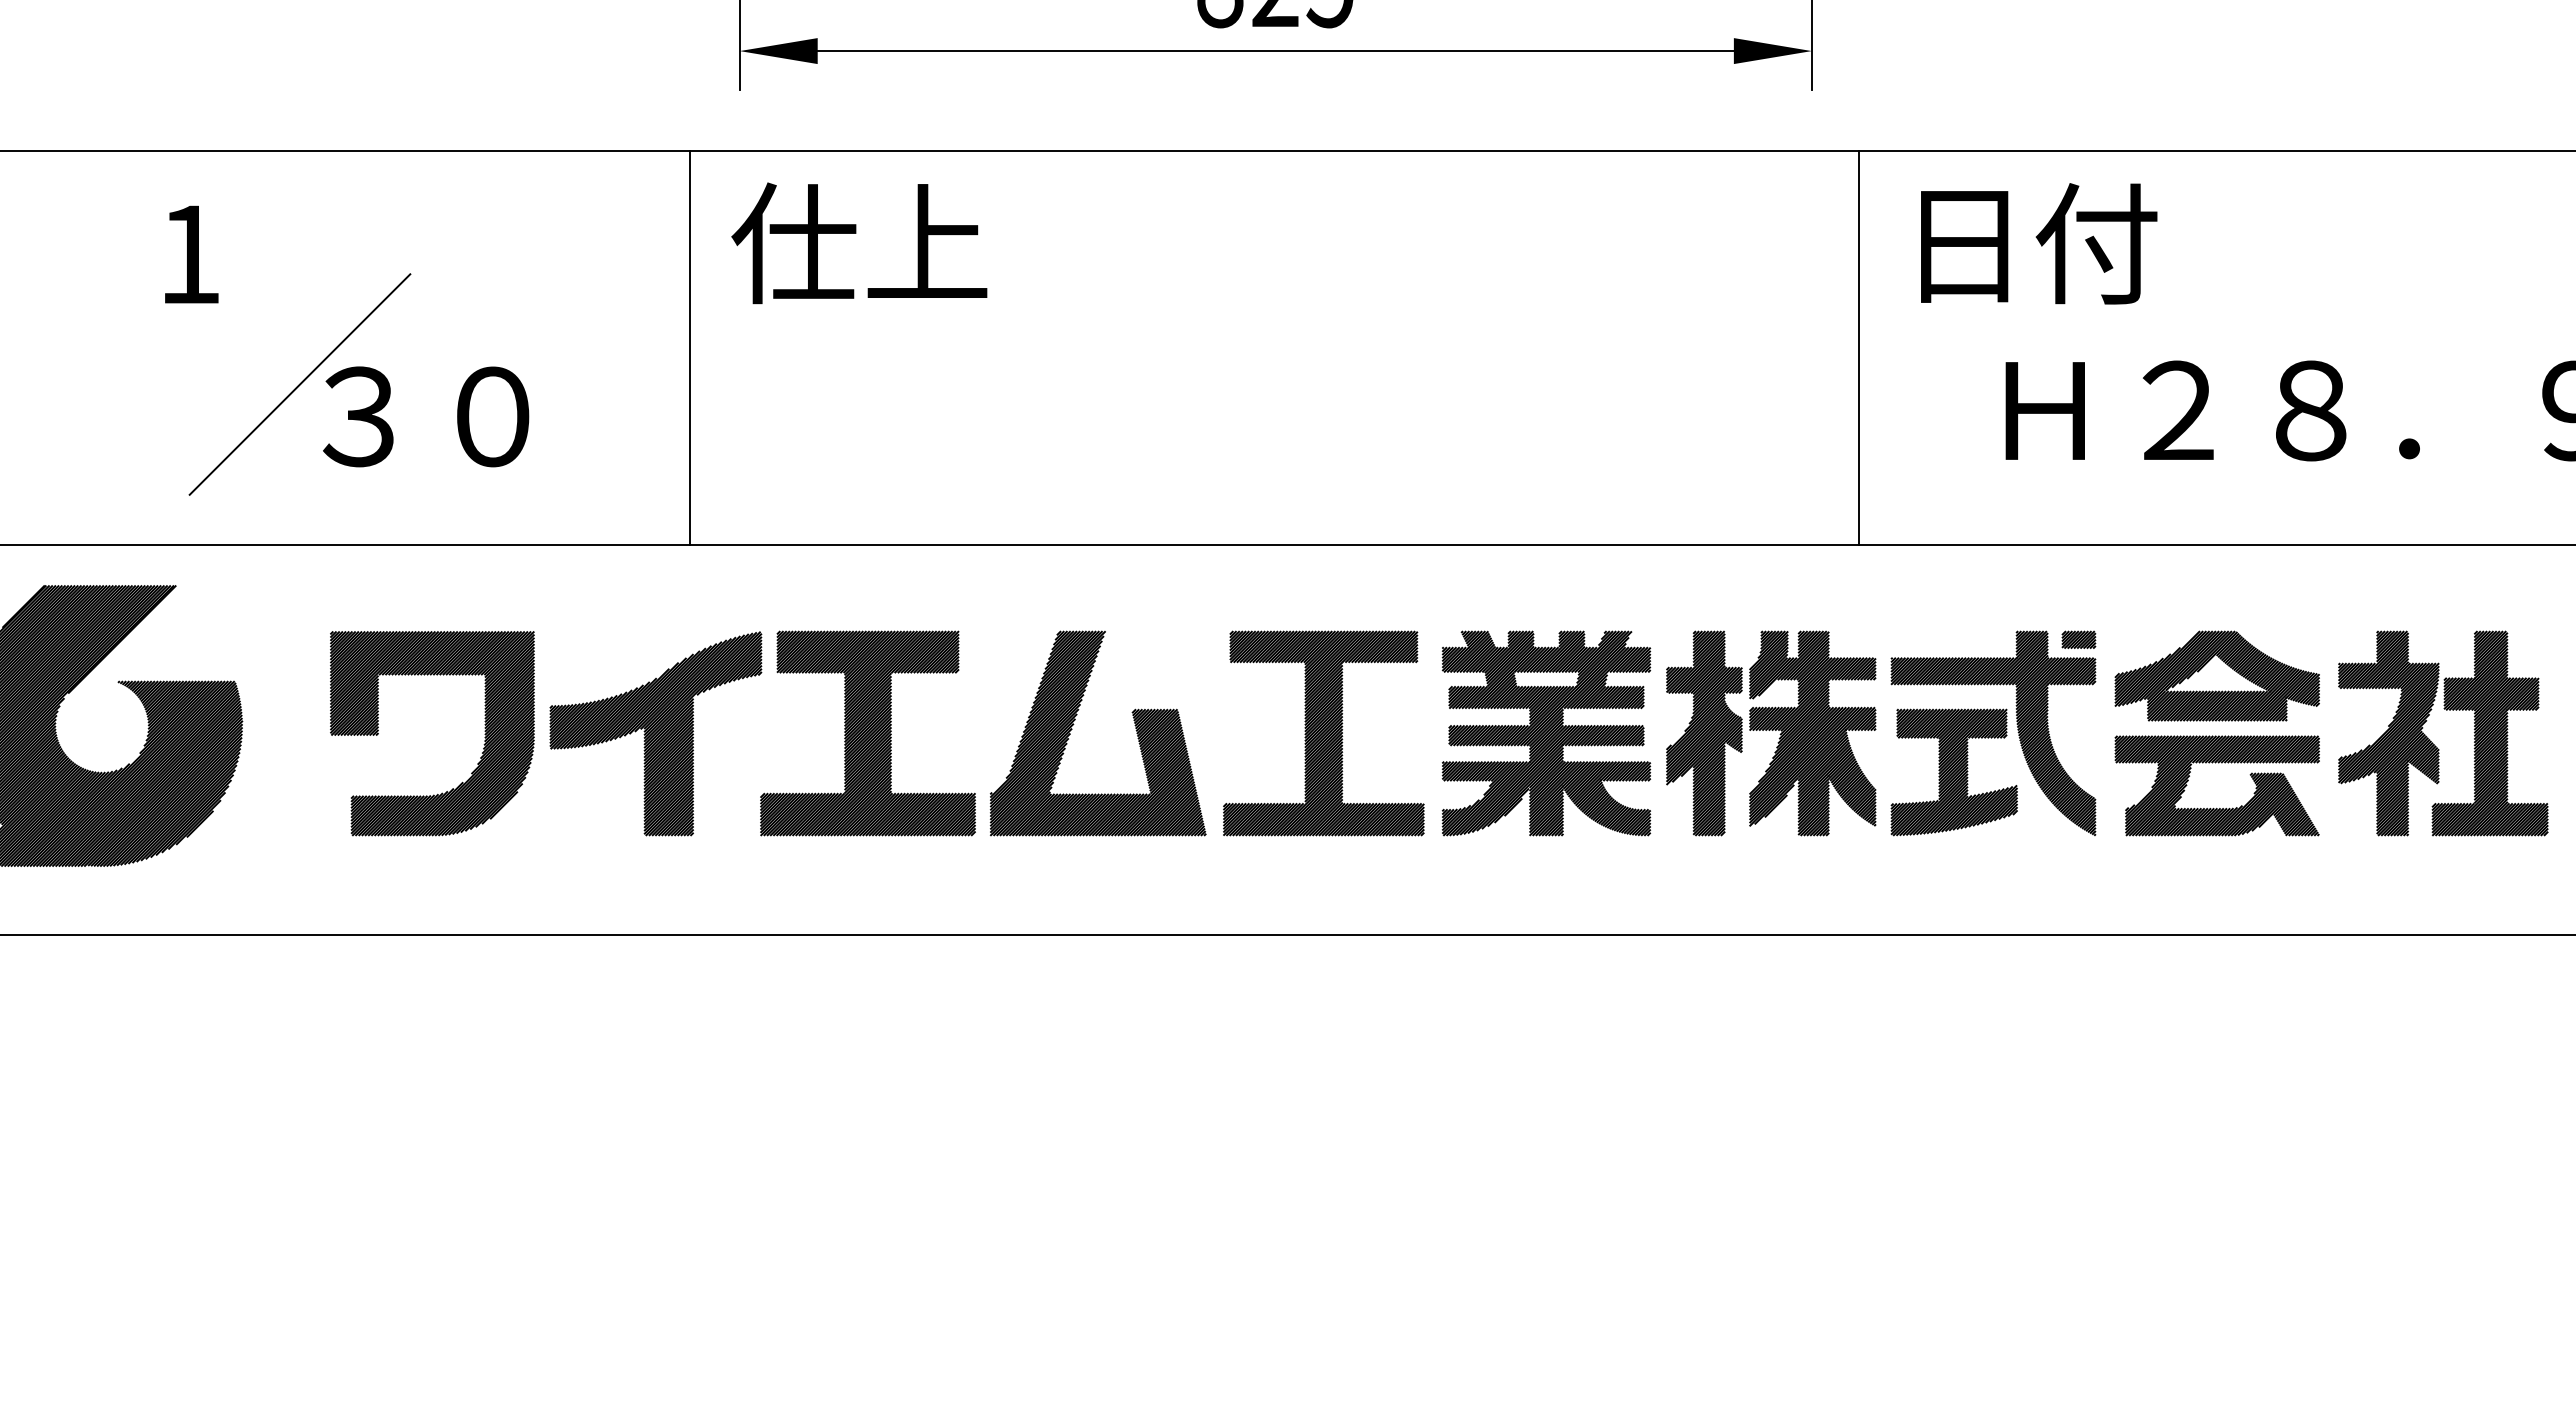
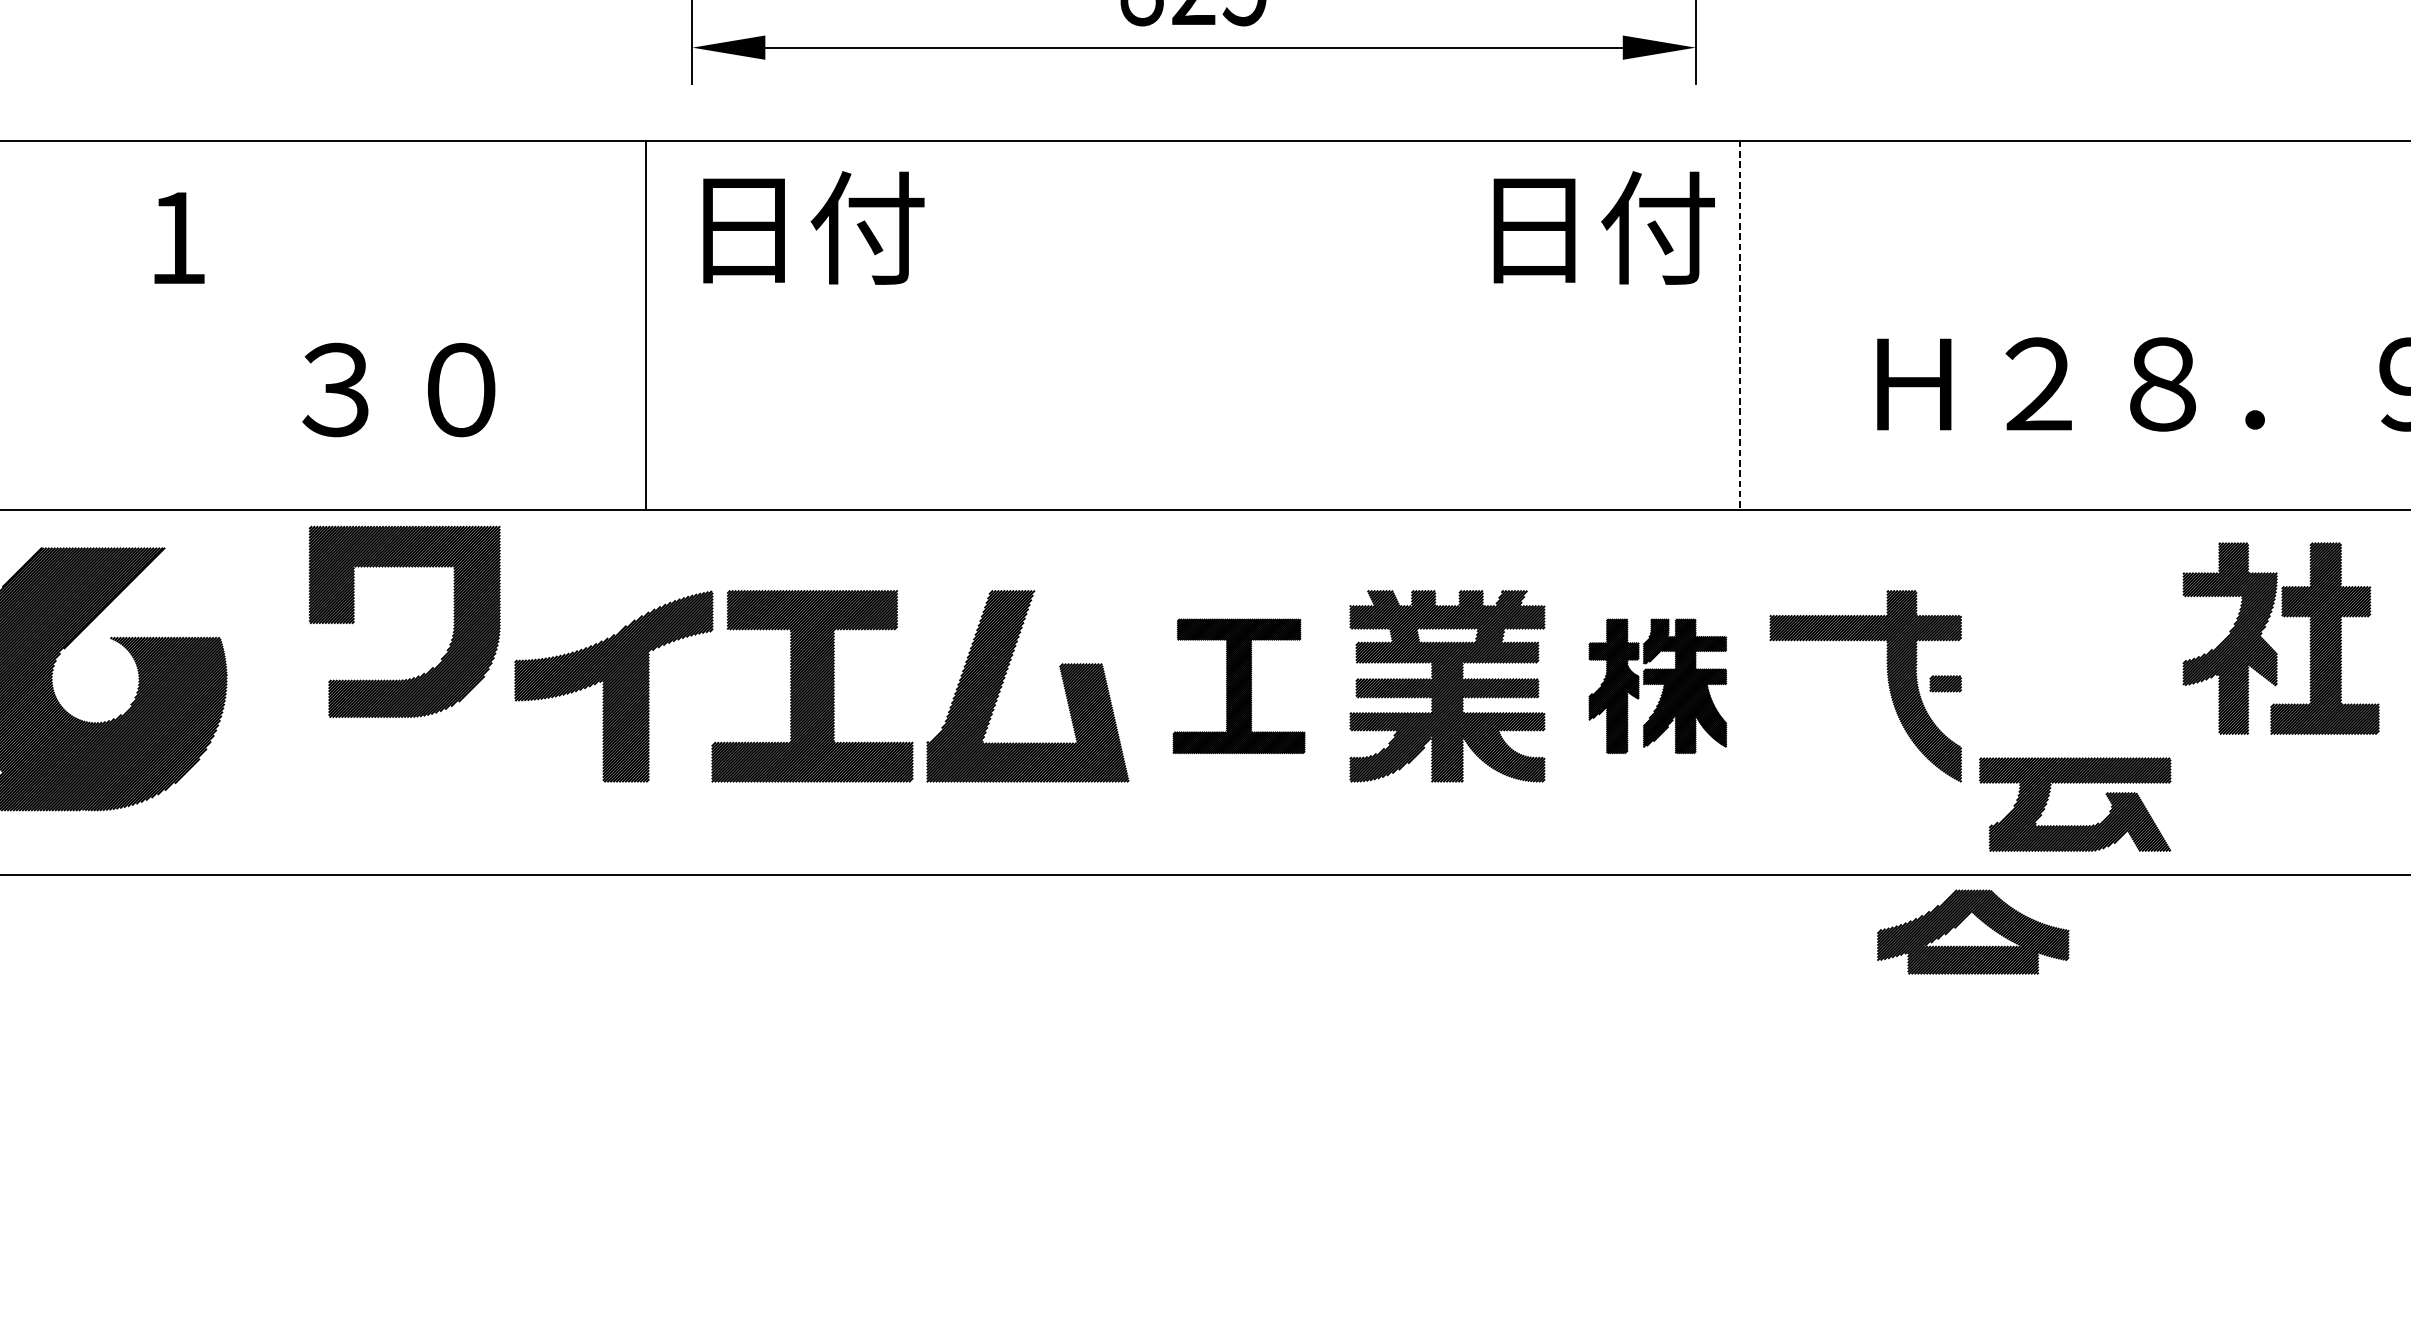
text: (859, 243) -> (804, 227), 仕上 -> 日付
text: (2039, 243) -> (1604, 227), moved
line: (1859, 348) -> (1740, 326), solid -> dashed
line: (299, 384) -> (280, 359), removed
part: (2078, 639) -> (1945, 683), moved
part: (2216, 675) -> (1972, 931), moved
part: (1323, 733) -> (1238, 686), size x0.7
part: (1771, 733) -> (1658, 686), size x0.7
part: (484, 734) -> (453, 622), moved
part: (2433, 743) -> (2271, 647), moved
part: (2215, 763) -> (2073, 783), moved
part: (1953, 772) -> (1828, 722), removed

